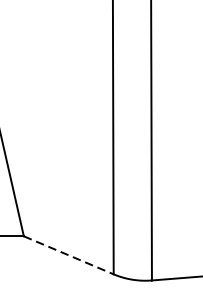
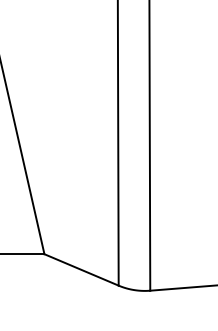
line: (69, 256) -> (82, 270), dashed -> solid

